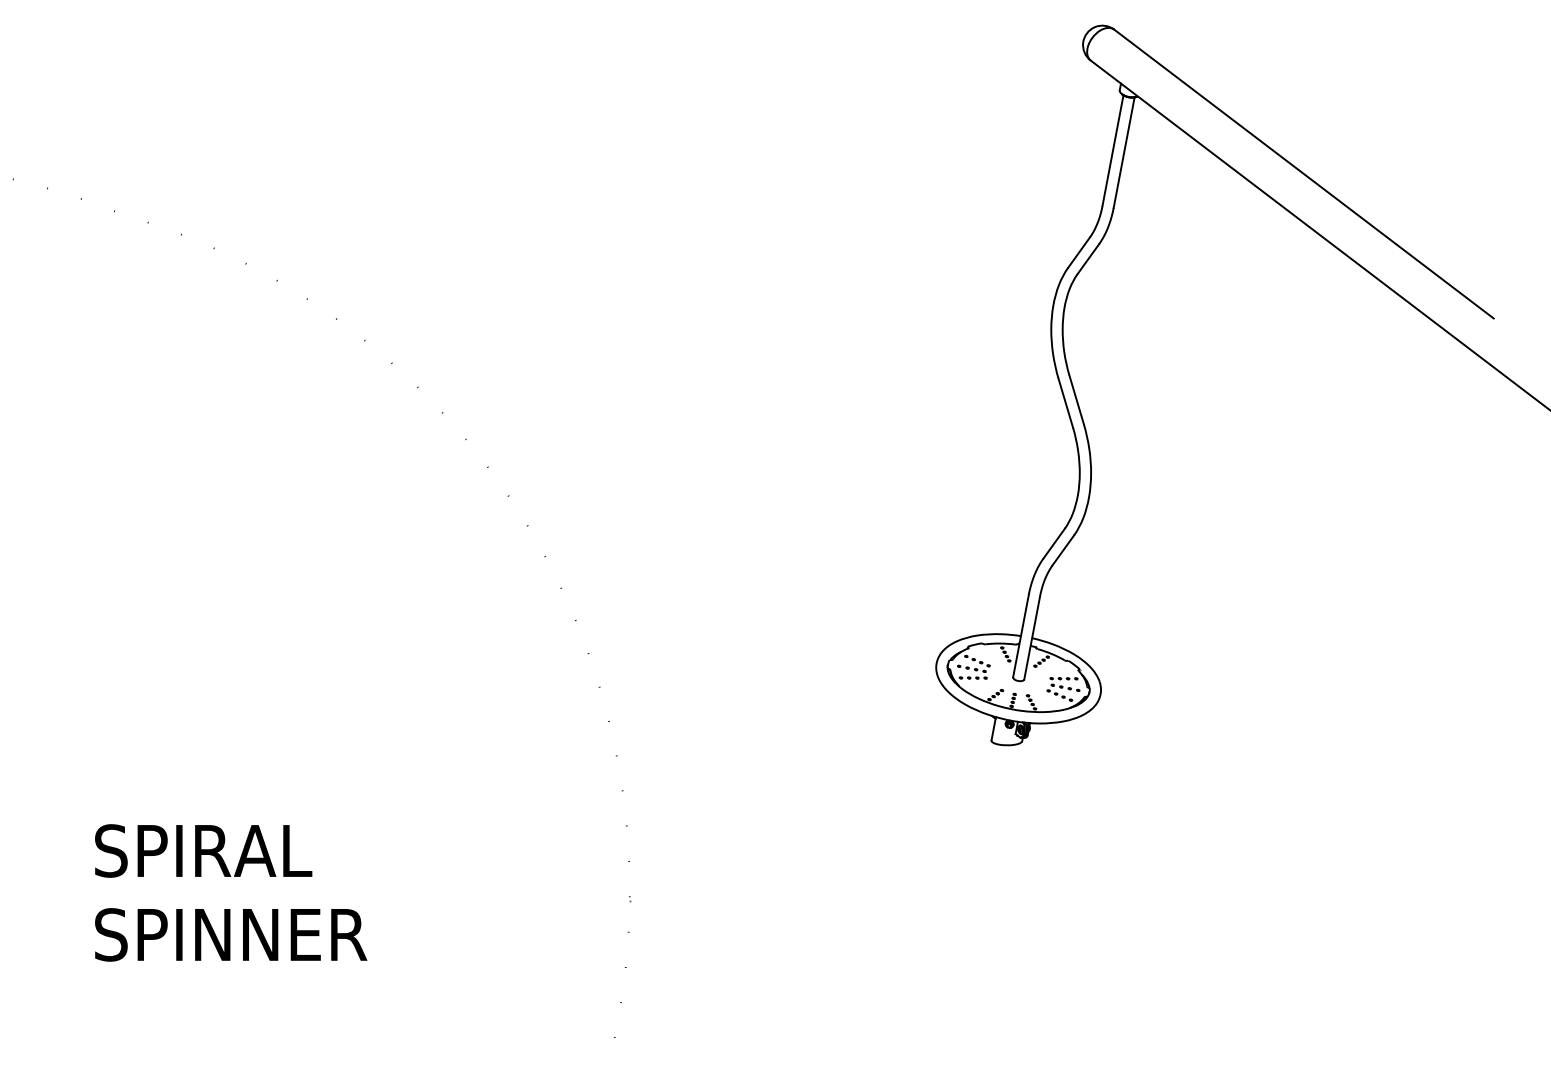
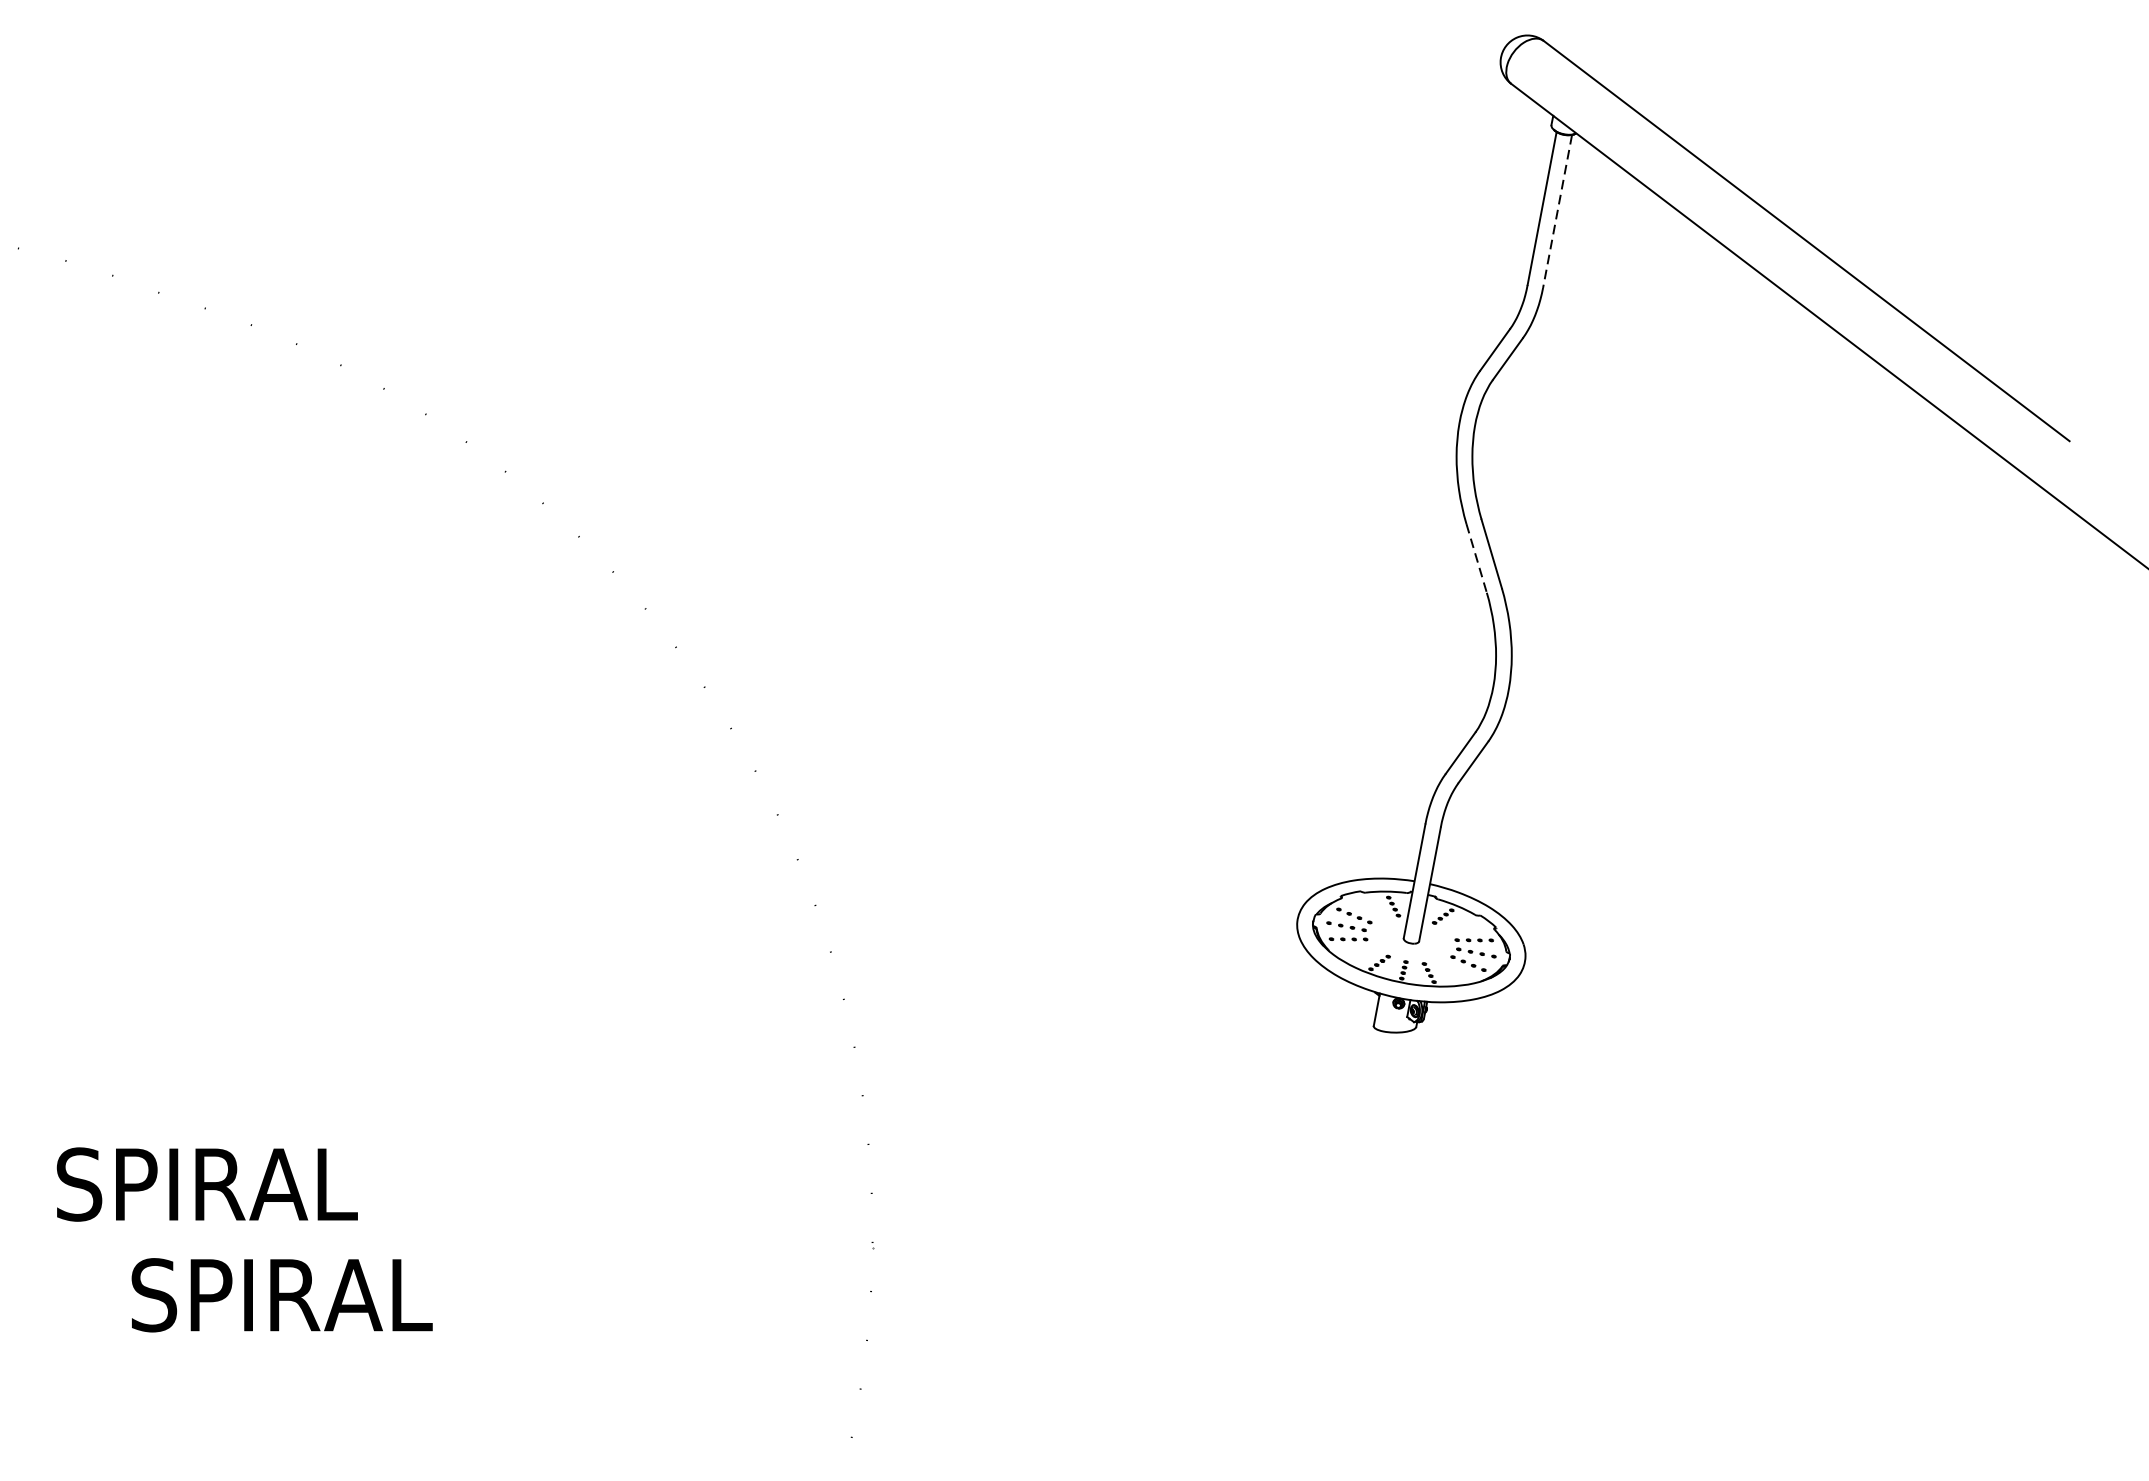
line: (1124, 153) -> (1558, 212), solid -> dashed
line: (1065, 403) -> (1476, 558), solid -> dashed
text: (203, 850) -> (207, 1183), moved
text: (284, 934) -> (394, 1294), SPINNER -> SPIRAL

